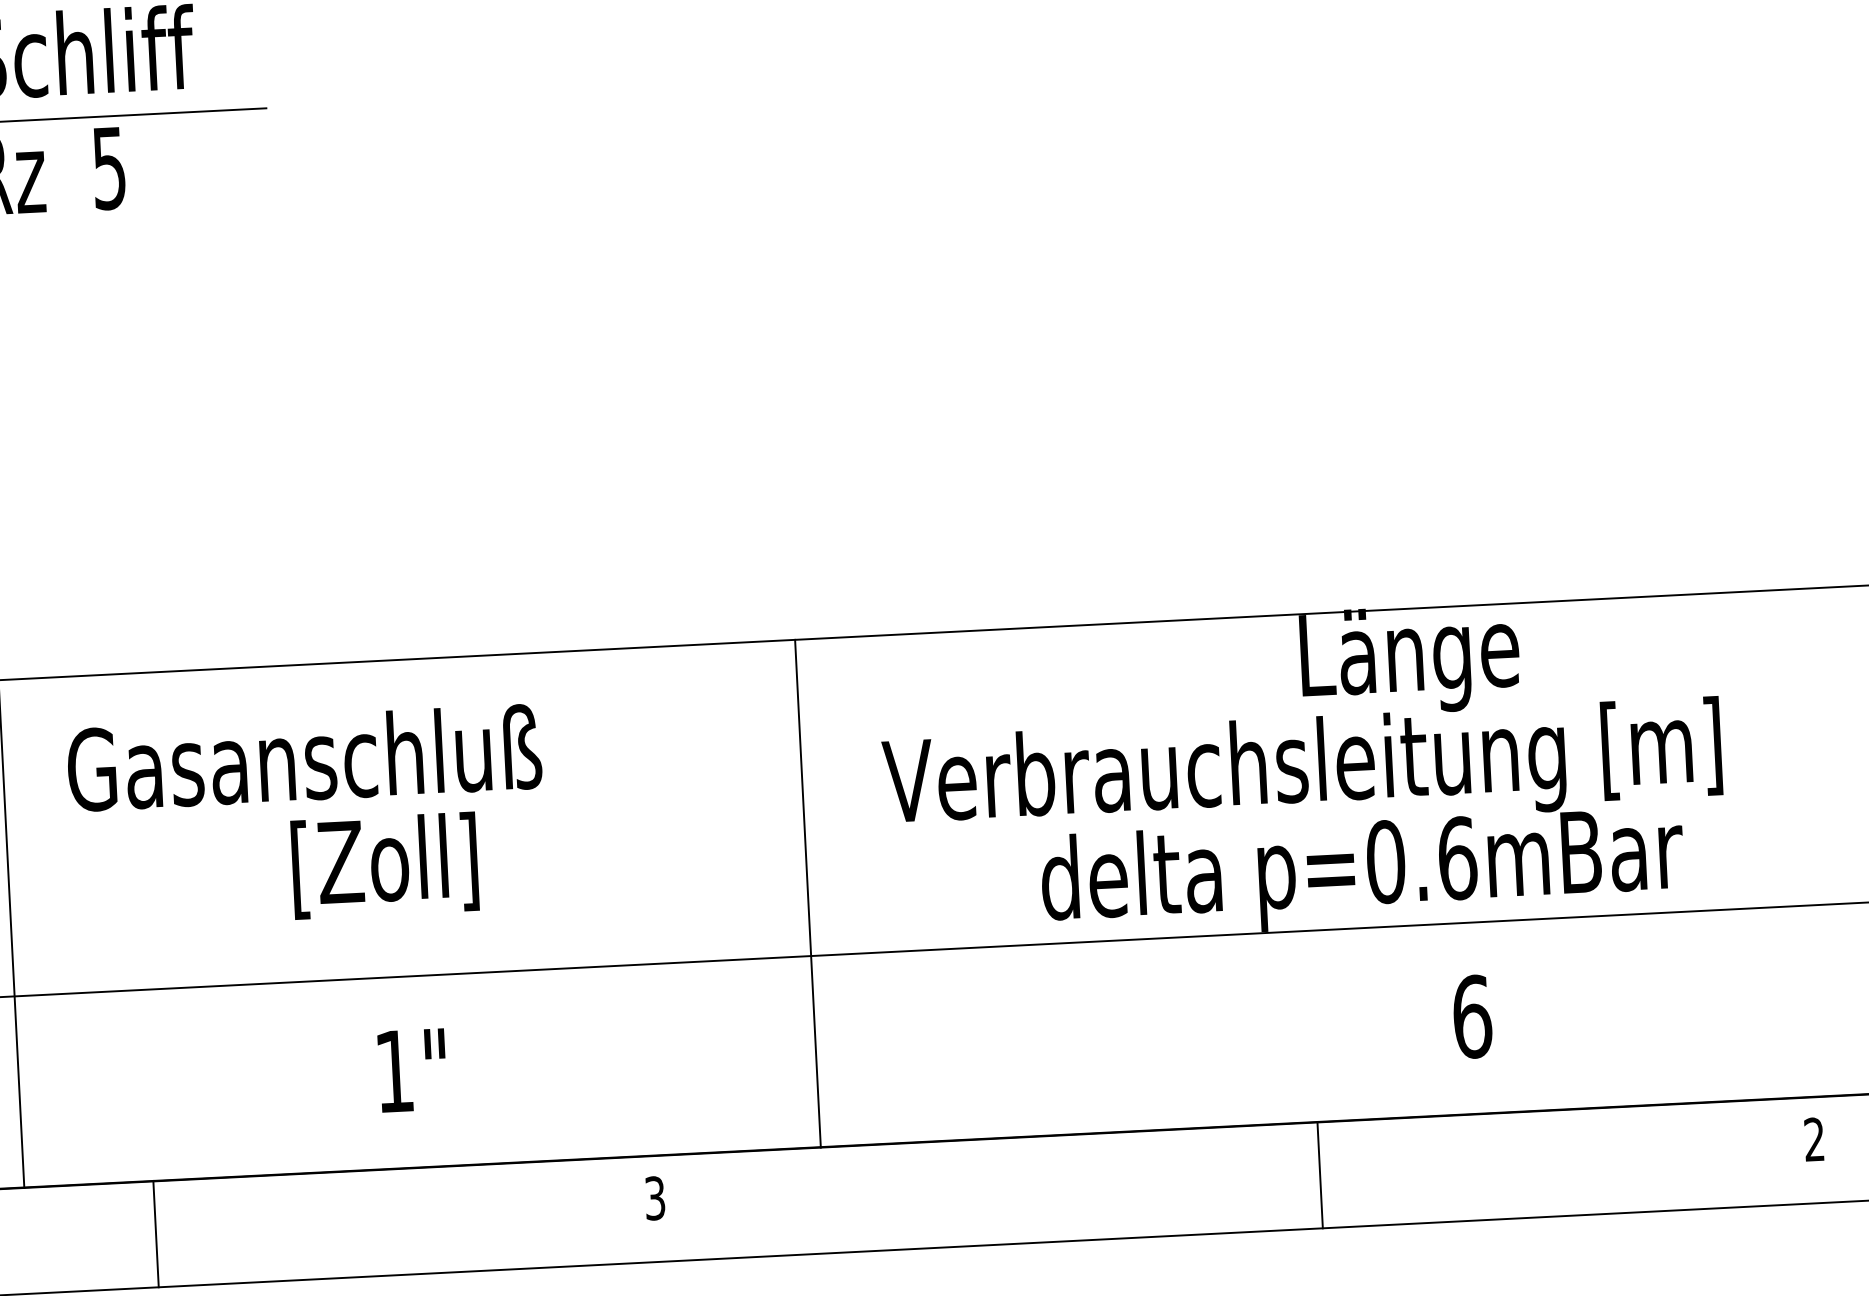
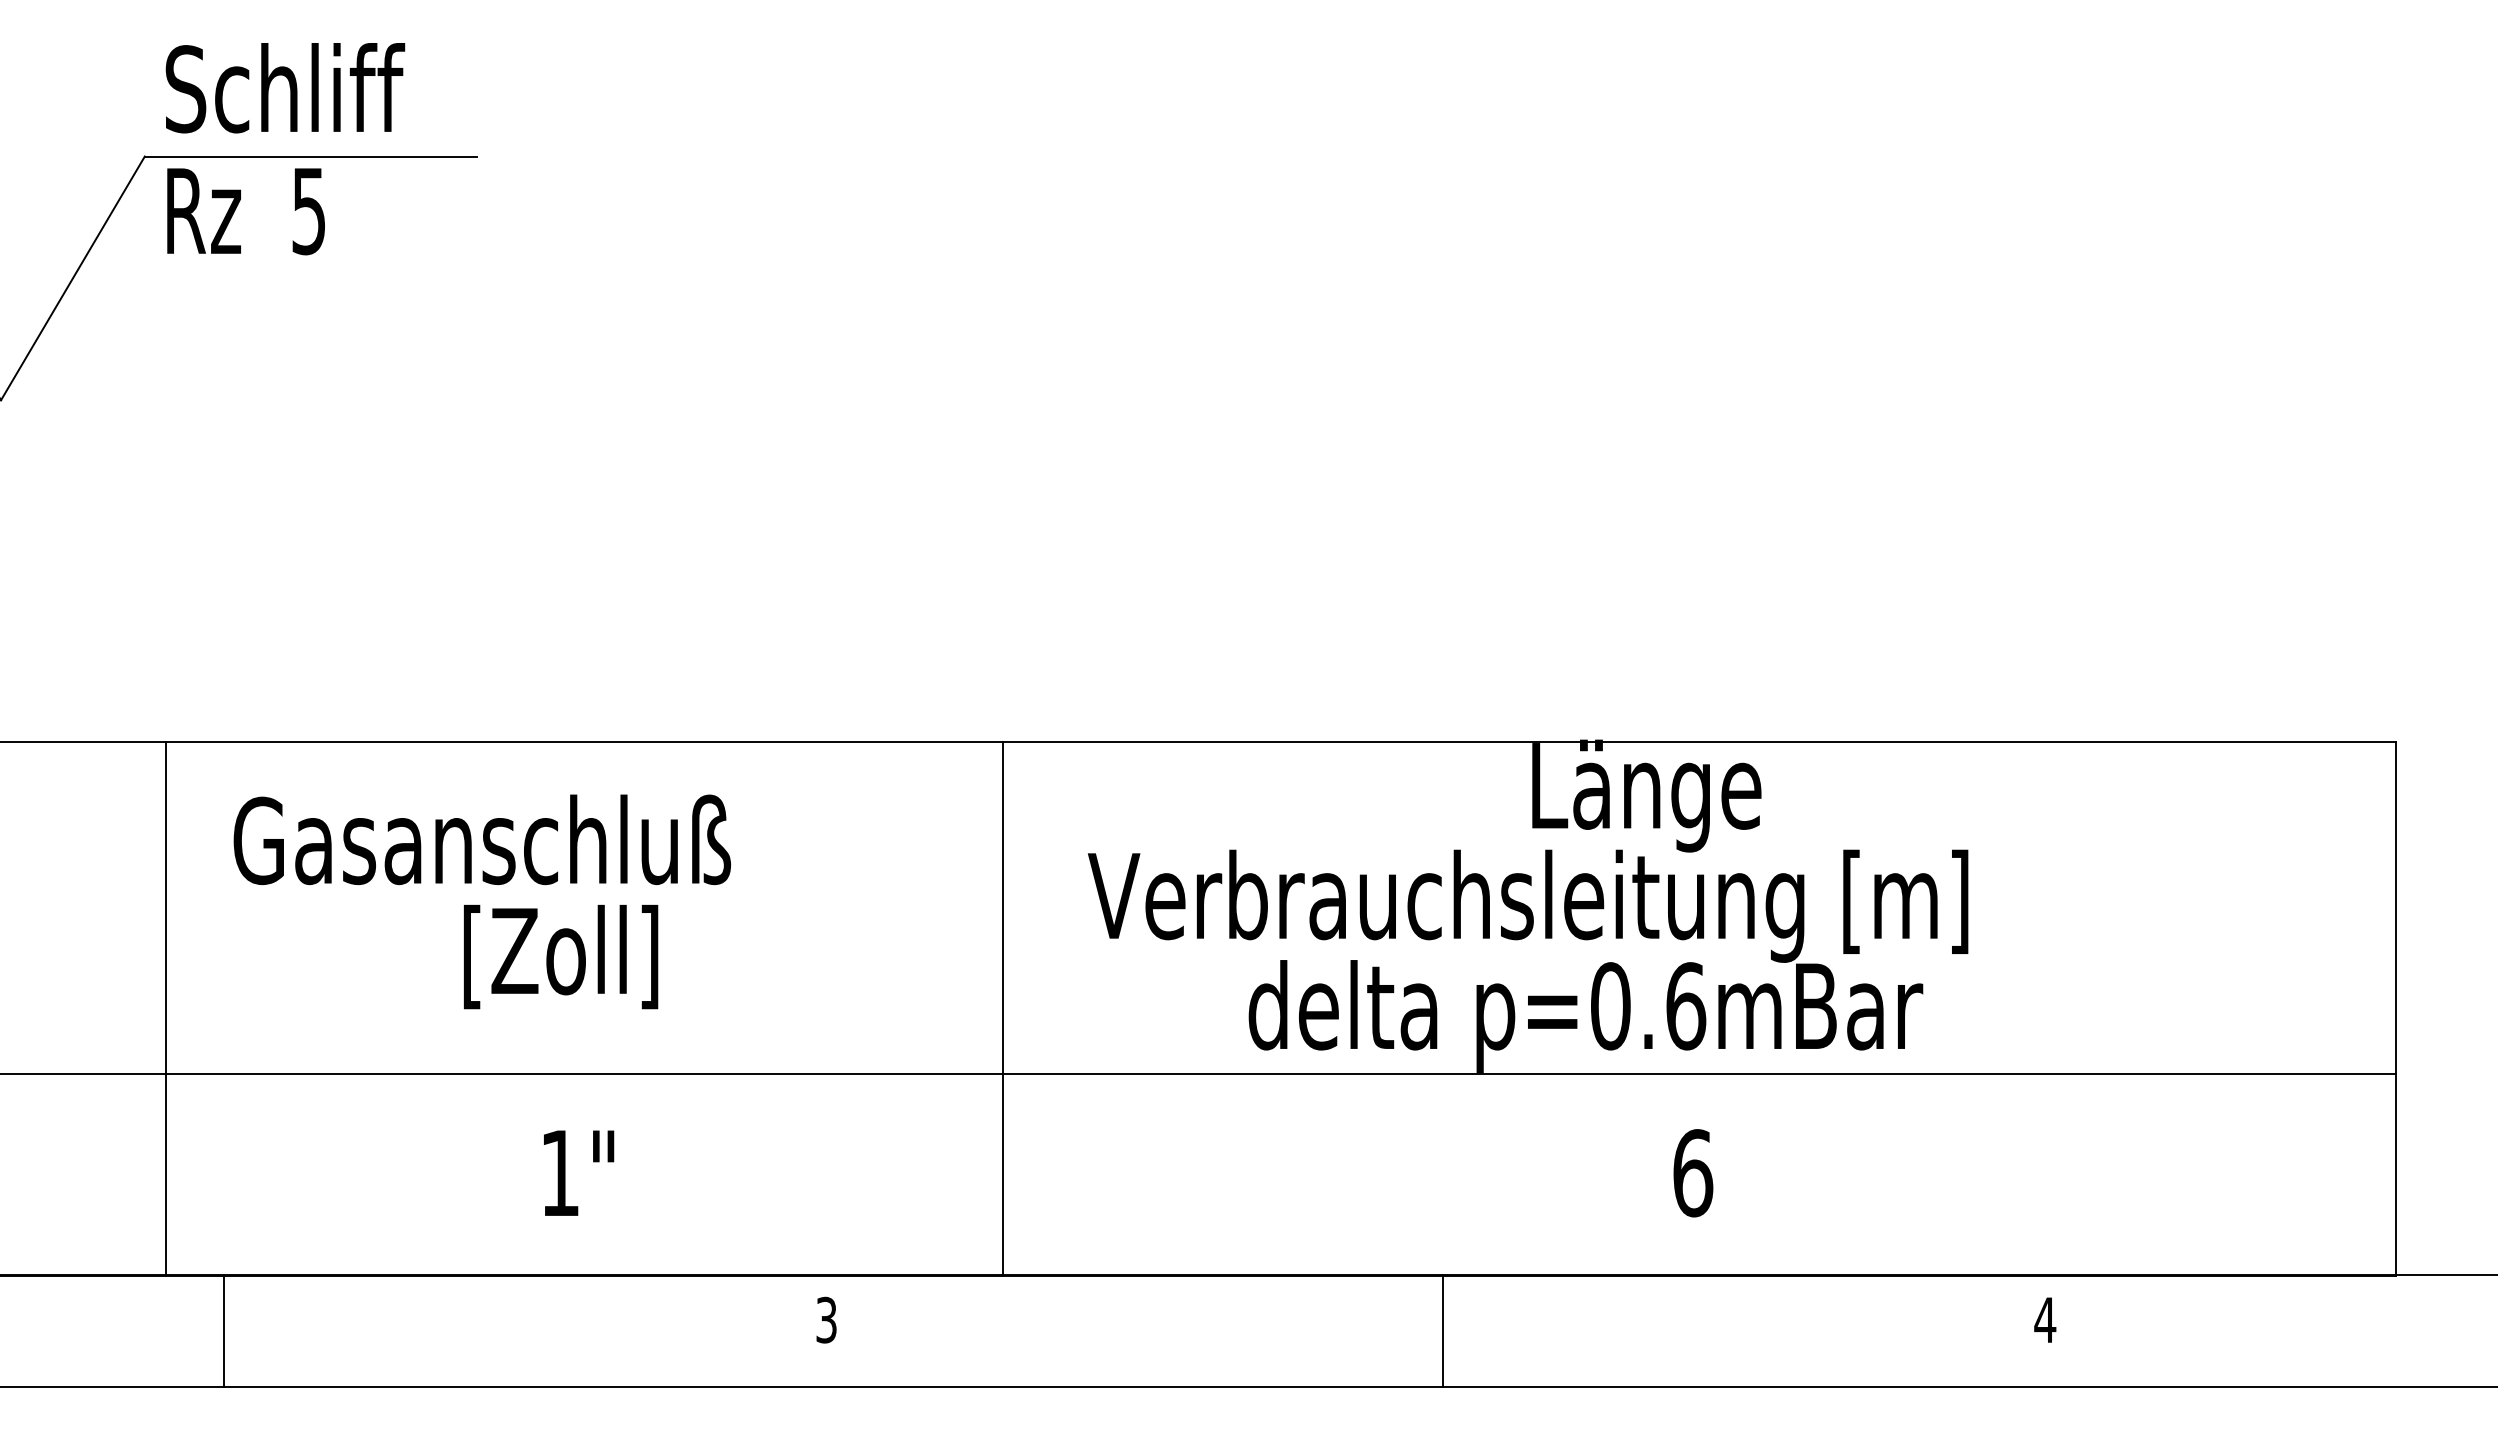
text: (1814, 1139) -> (2045, 1319), 2 -> 4
line: (1320, 1175) -> (1443, 1331), moved
line: (156, 1234) -> (224, 1331), moved

